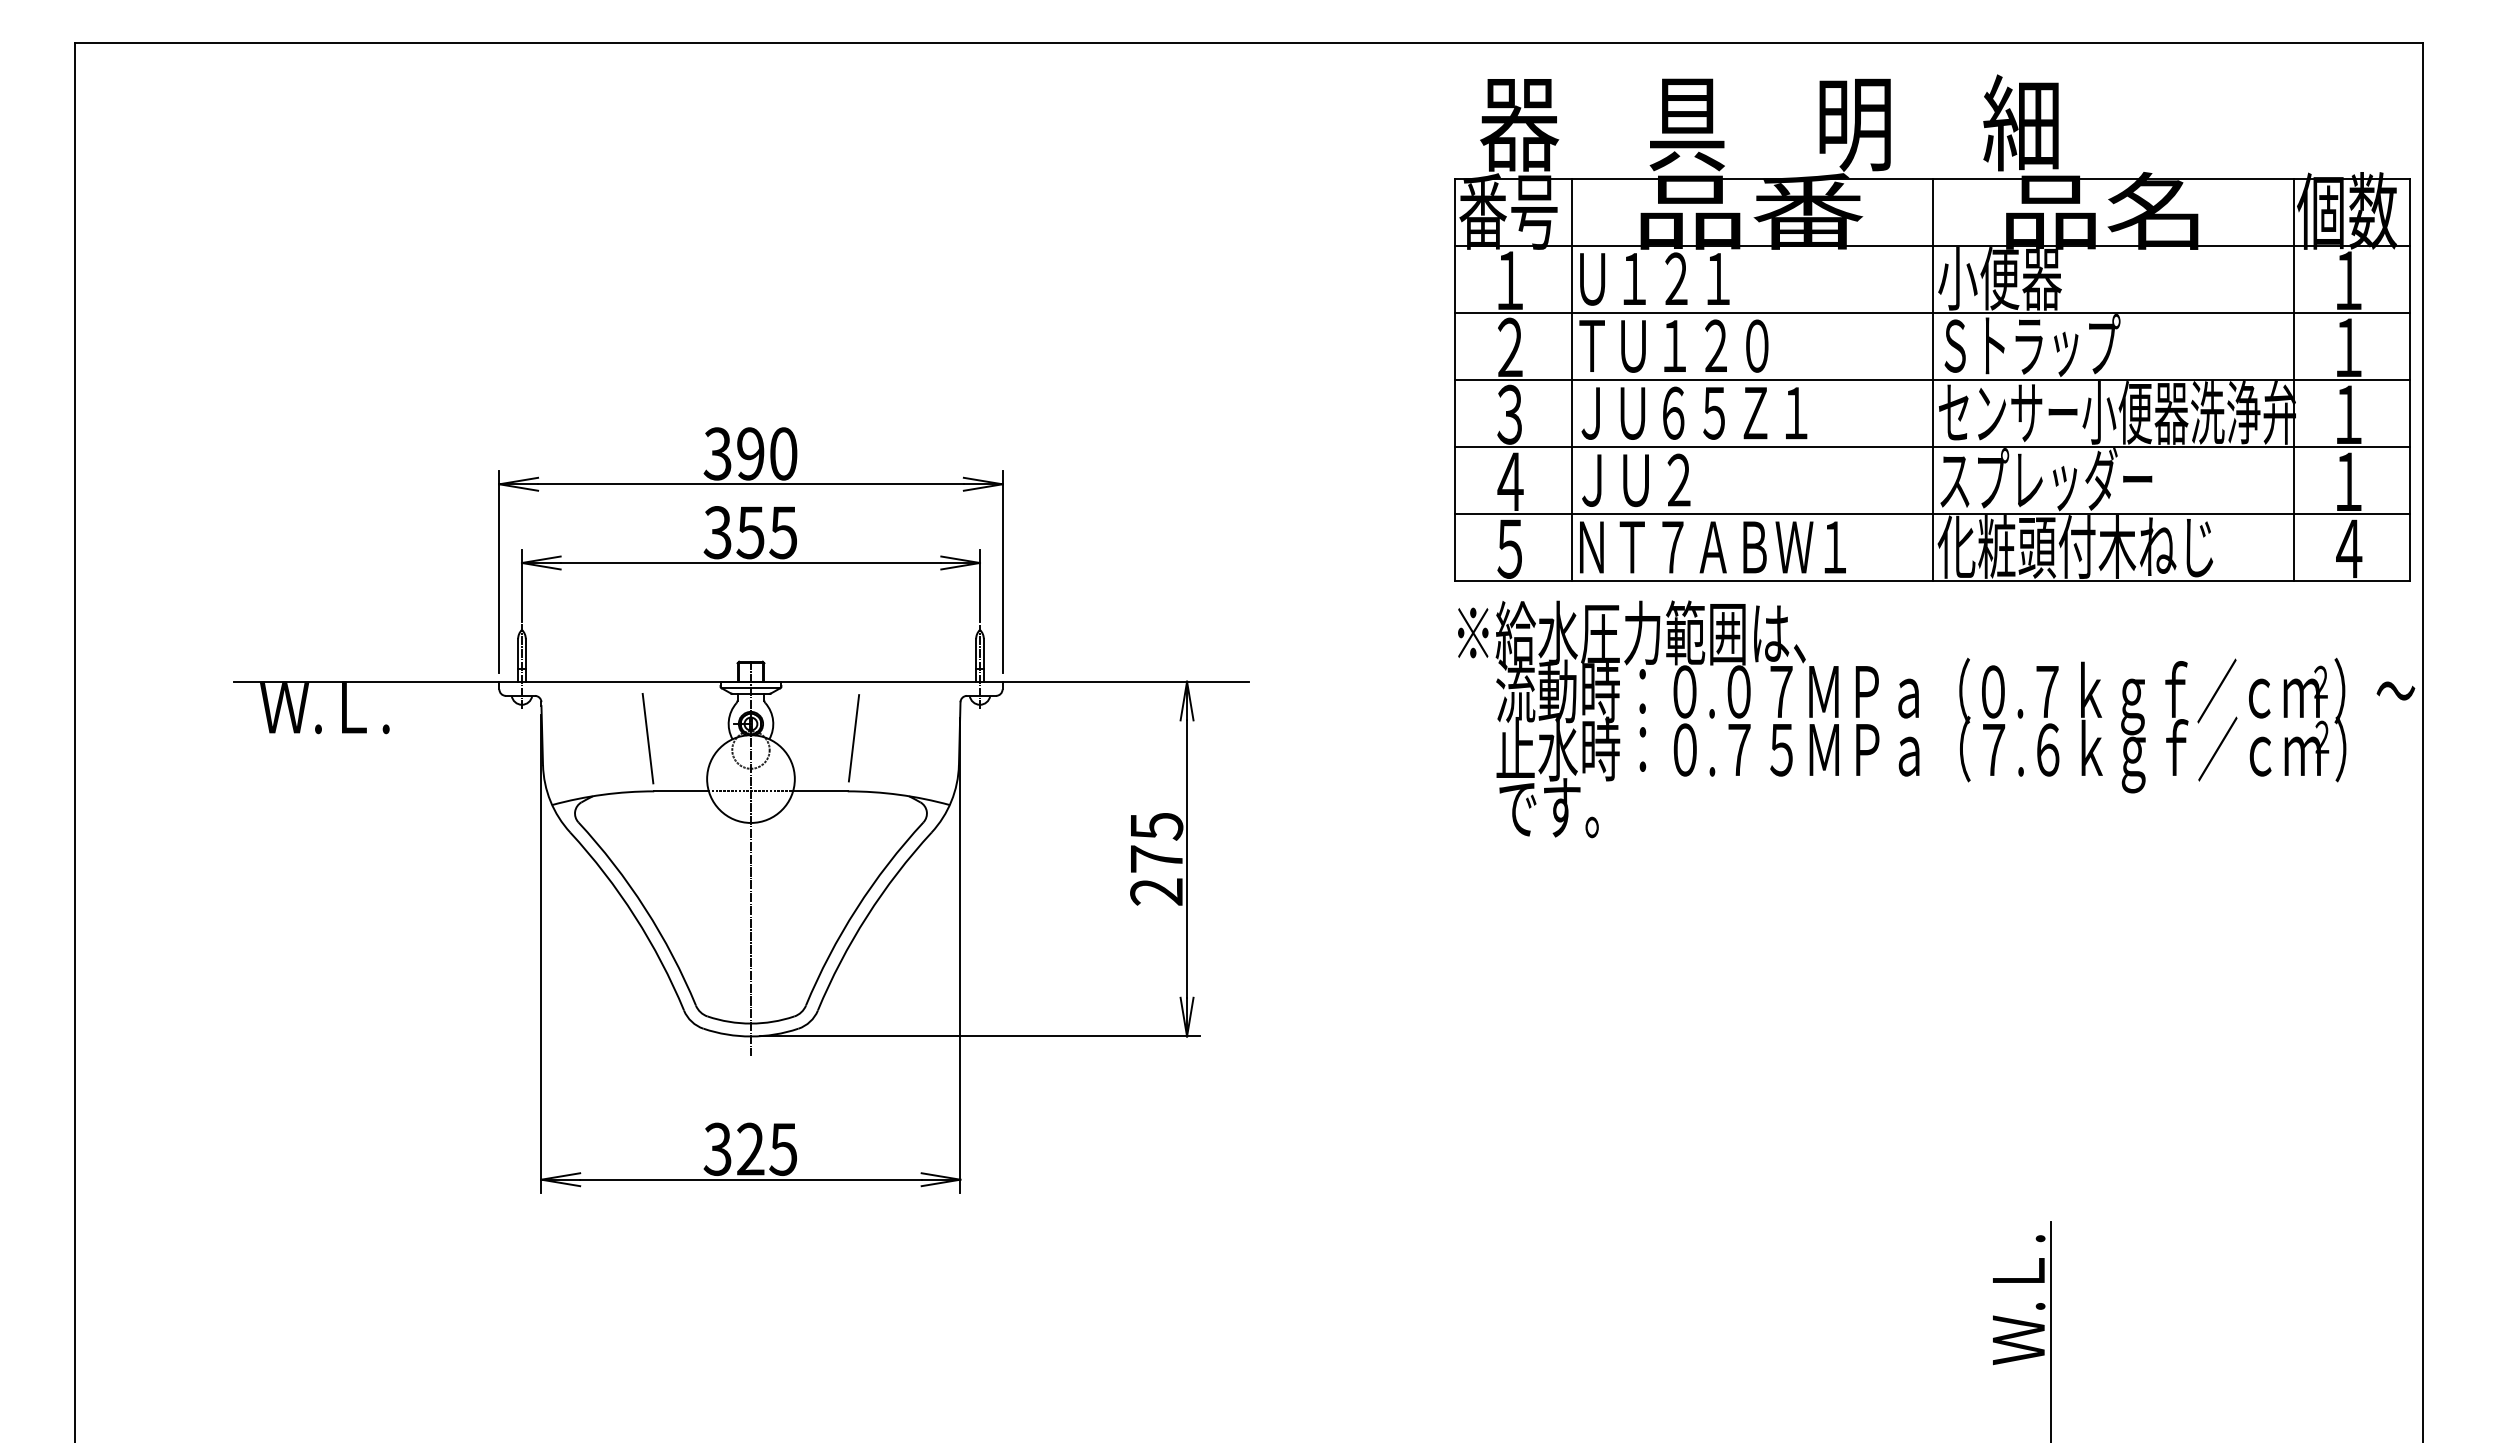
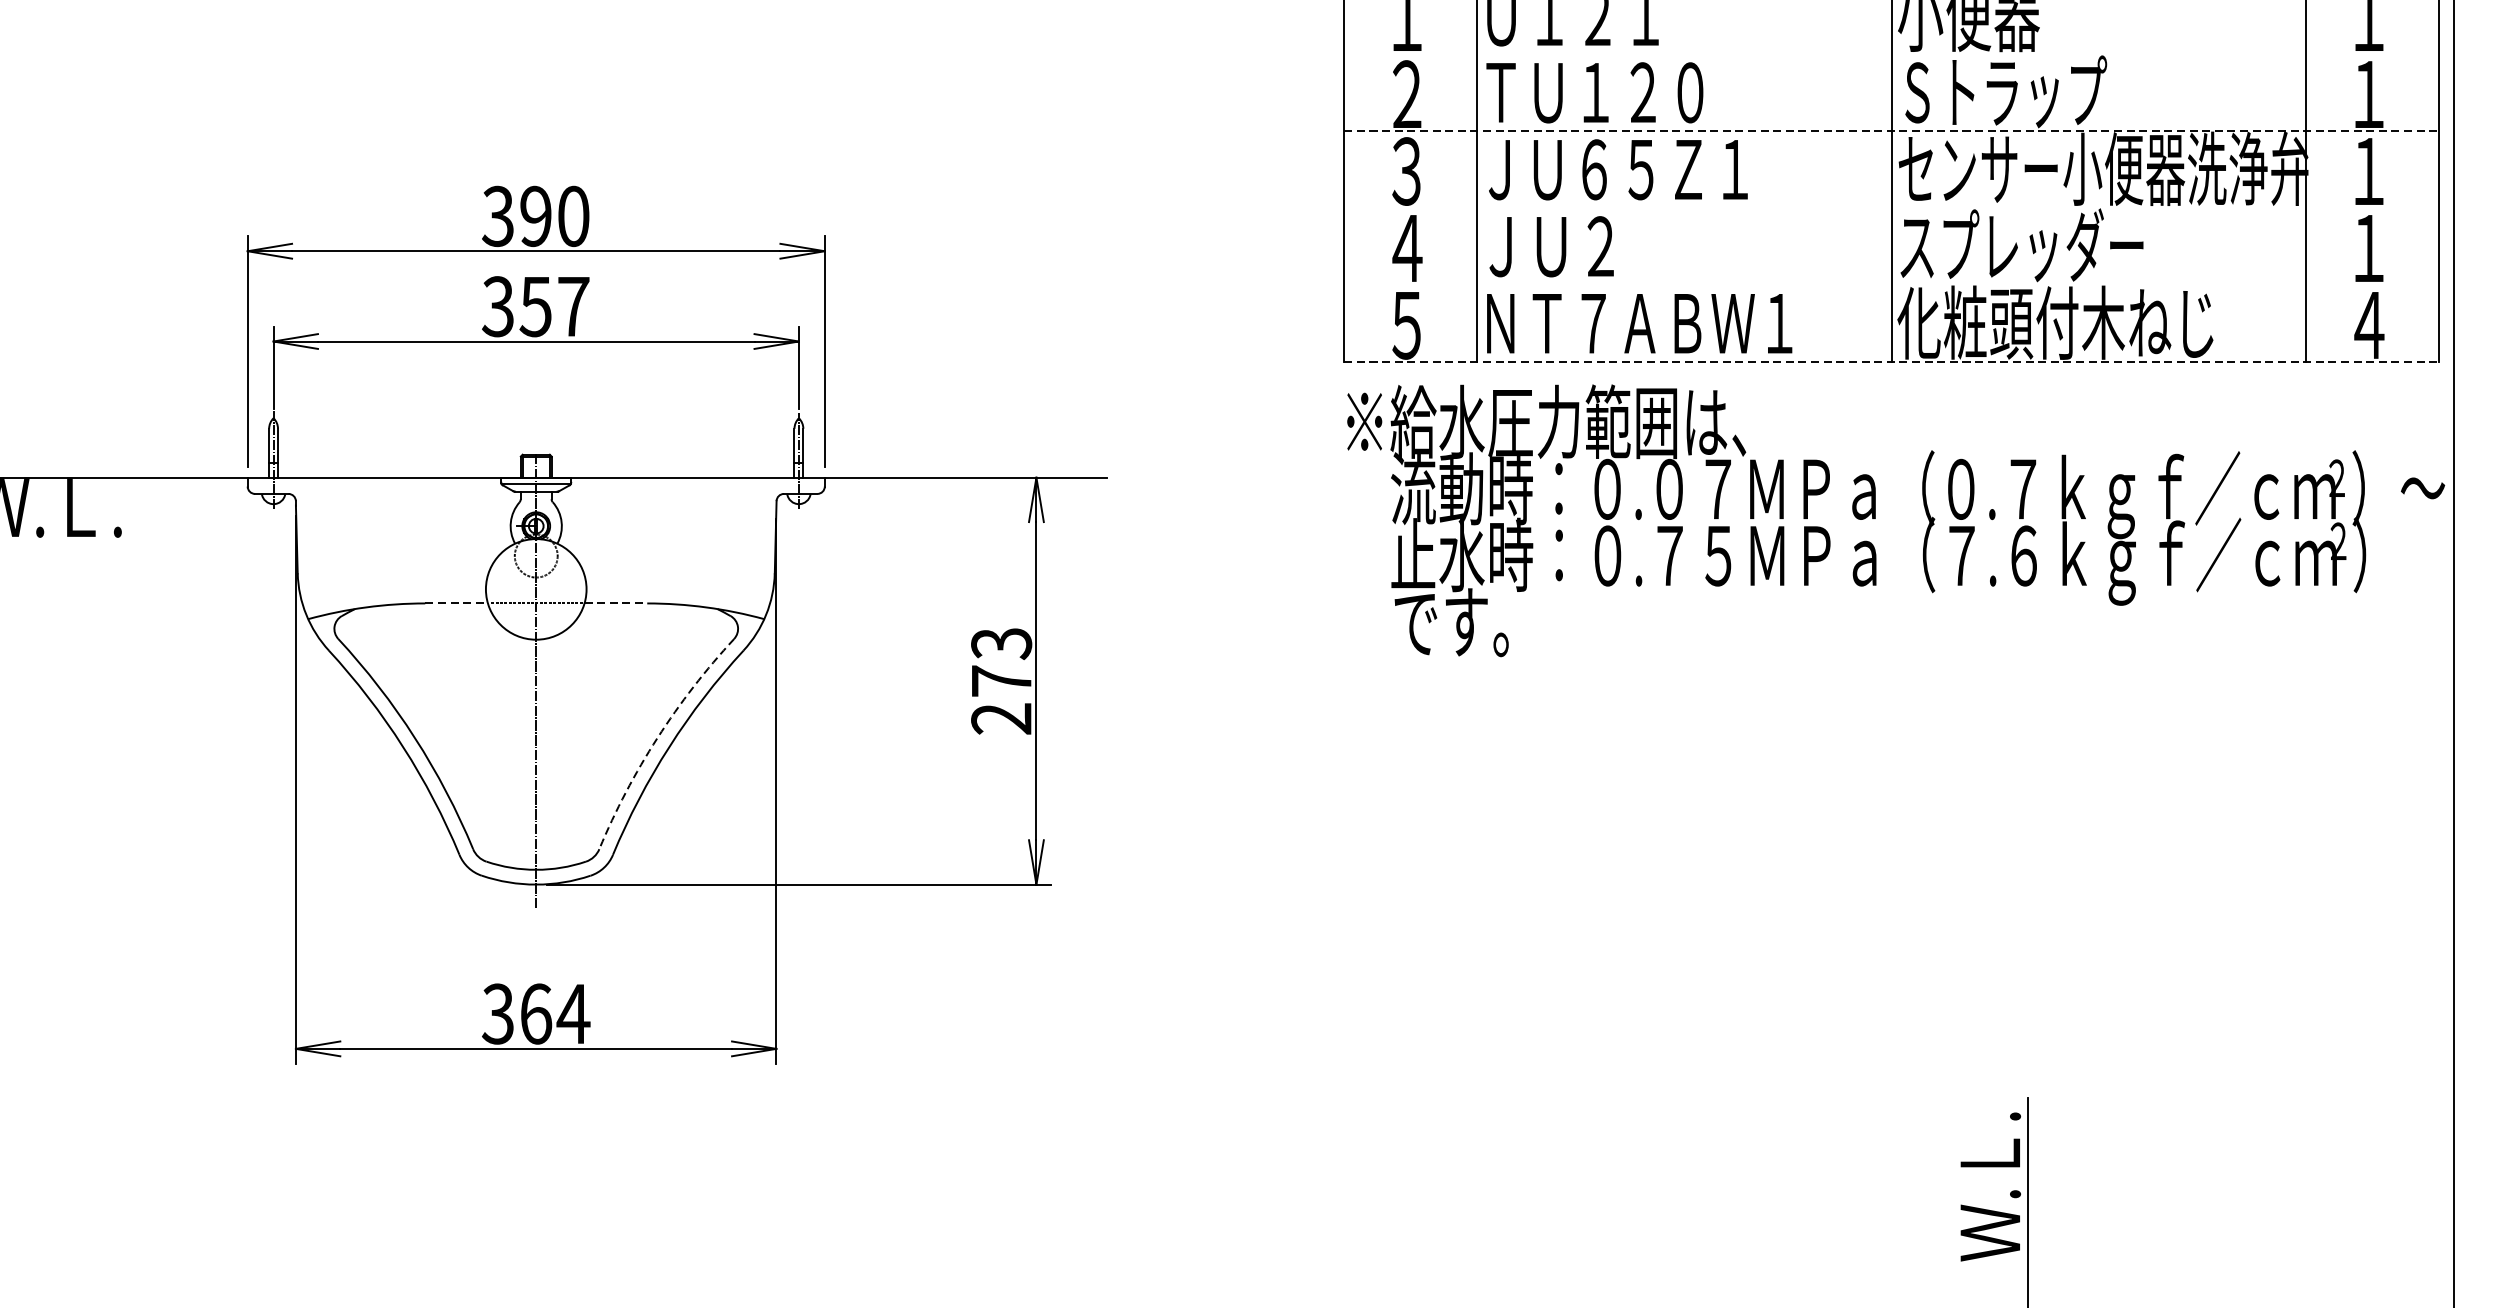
line: (1932, 312) -> (1891, 54), removed
line: (1933, 379) -> (1892, 131), solid -> dashed
line: (1932, 446) -> (1891, 207), removed
line: (1932, 513) -> (1891, 284), removed
text: (783, 532) -> (573, 306), 355 -> 357
line: (1933, 581) -> (1892, 362), solid -> dashed
line: (647, 738) -> (417, 542), removed
line: (853, 738) -> (653, 542), removed
line: (682, 791) -> (457, 603), solid -> dashed
line: (820, 791) -> (615, 603), solid -> dashed
text: (1156, 826) -> (1001, 643), 275 -> 273
arc: (856, 908) -> (657, 737), solid -> dashed
text: (767, 1148) -> (555, 1013), 325 -> 364

